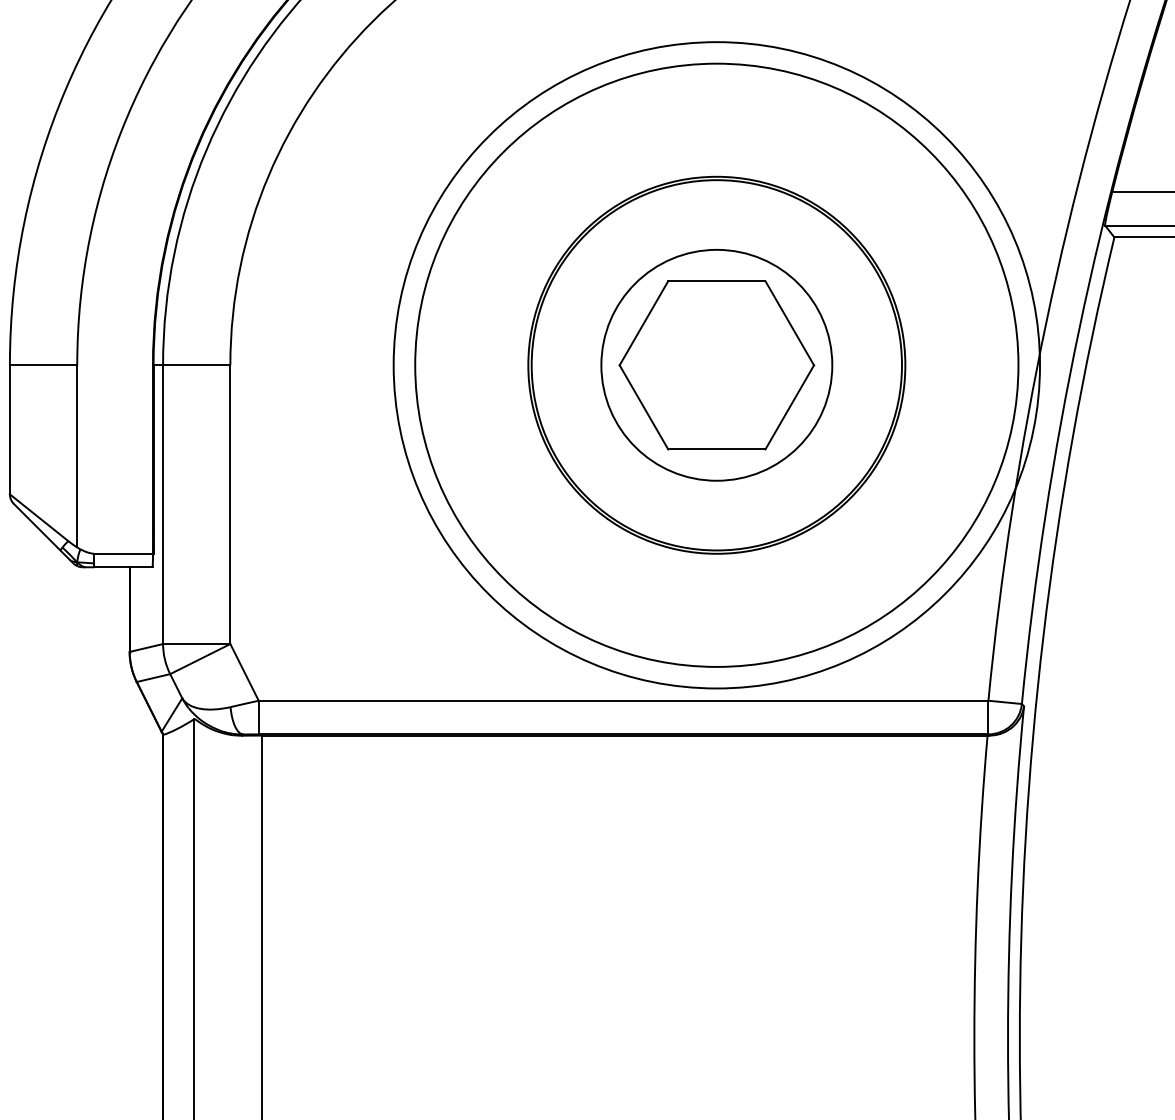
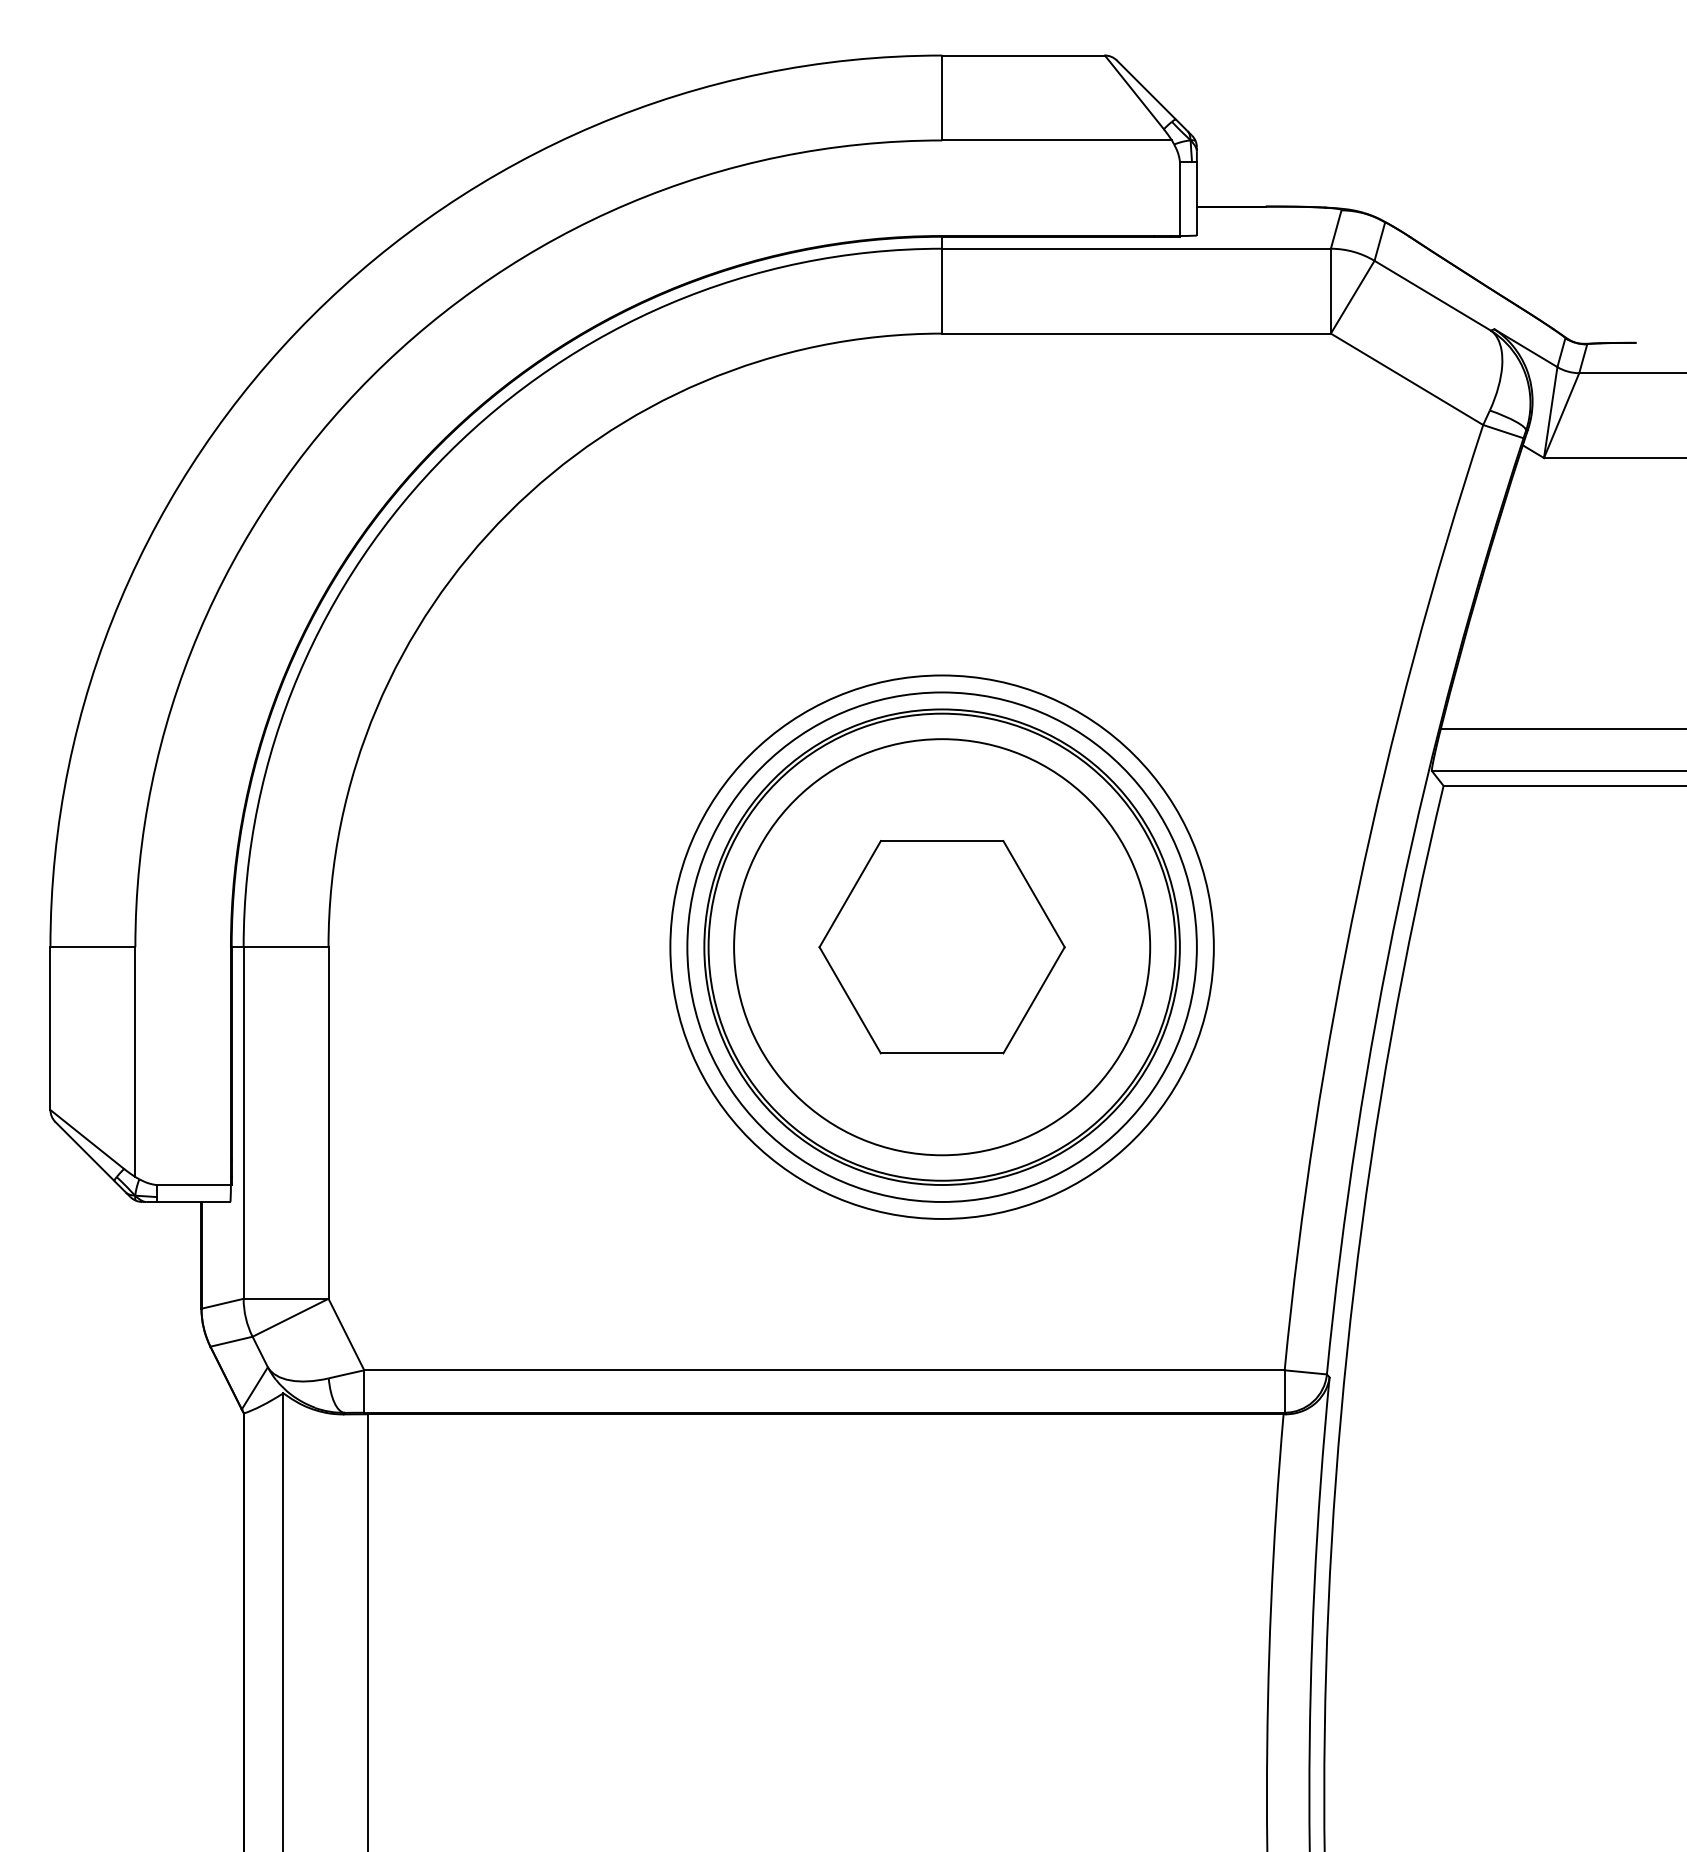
circle: (716, 364) -> (941, 946), size x0.62
circle: (716, 364) -> (941, 946), size x0.71
circle: (717, 365) -> (942, 947), size x1.43

